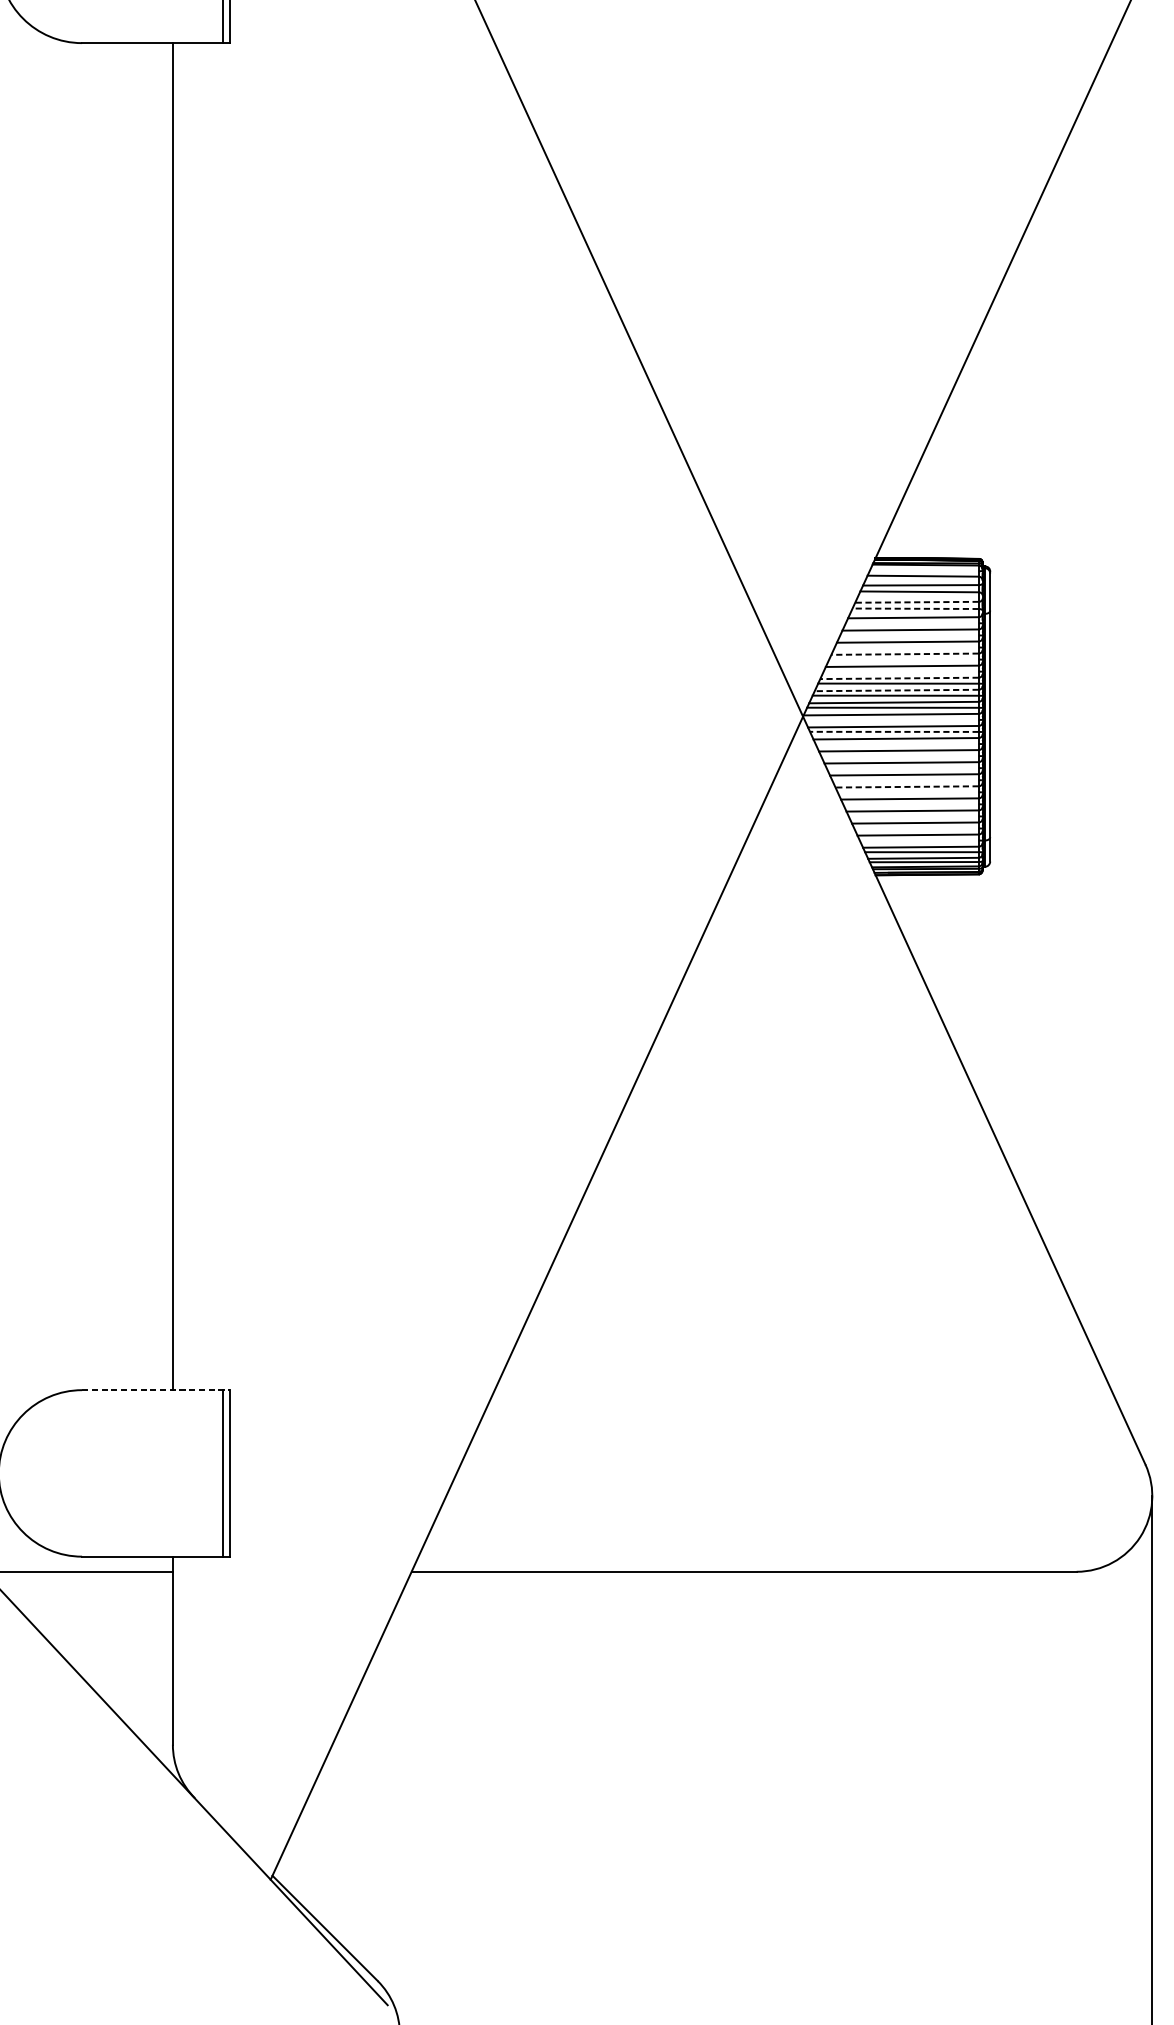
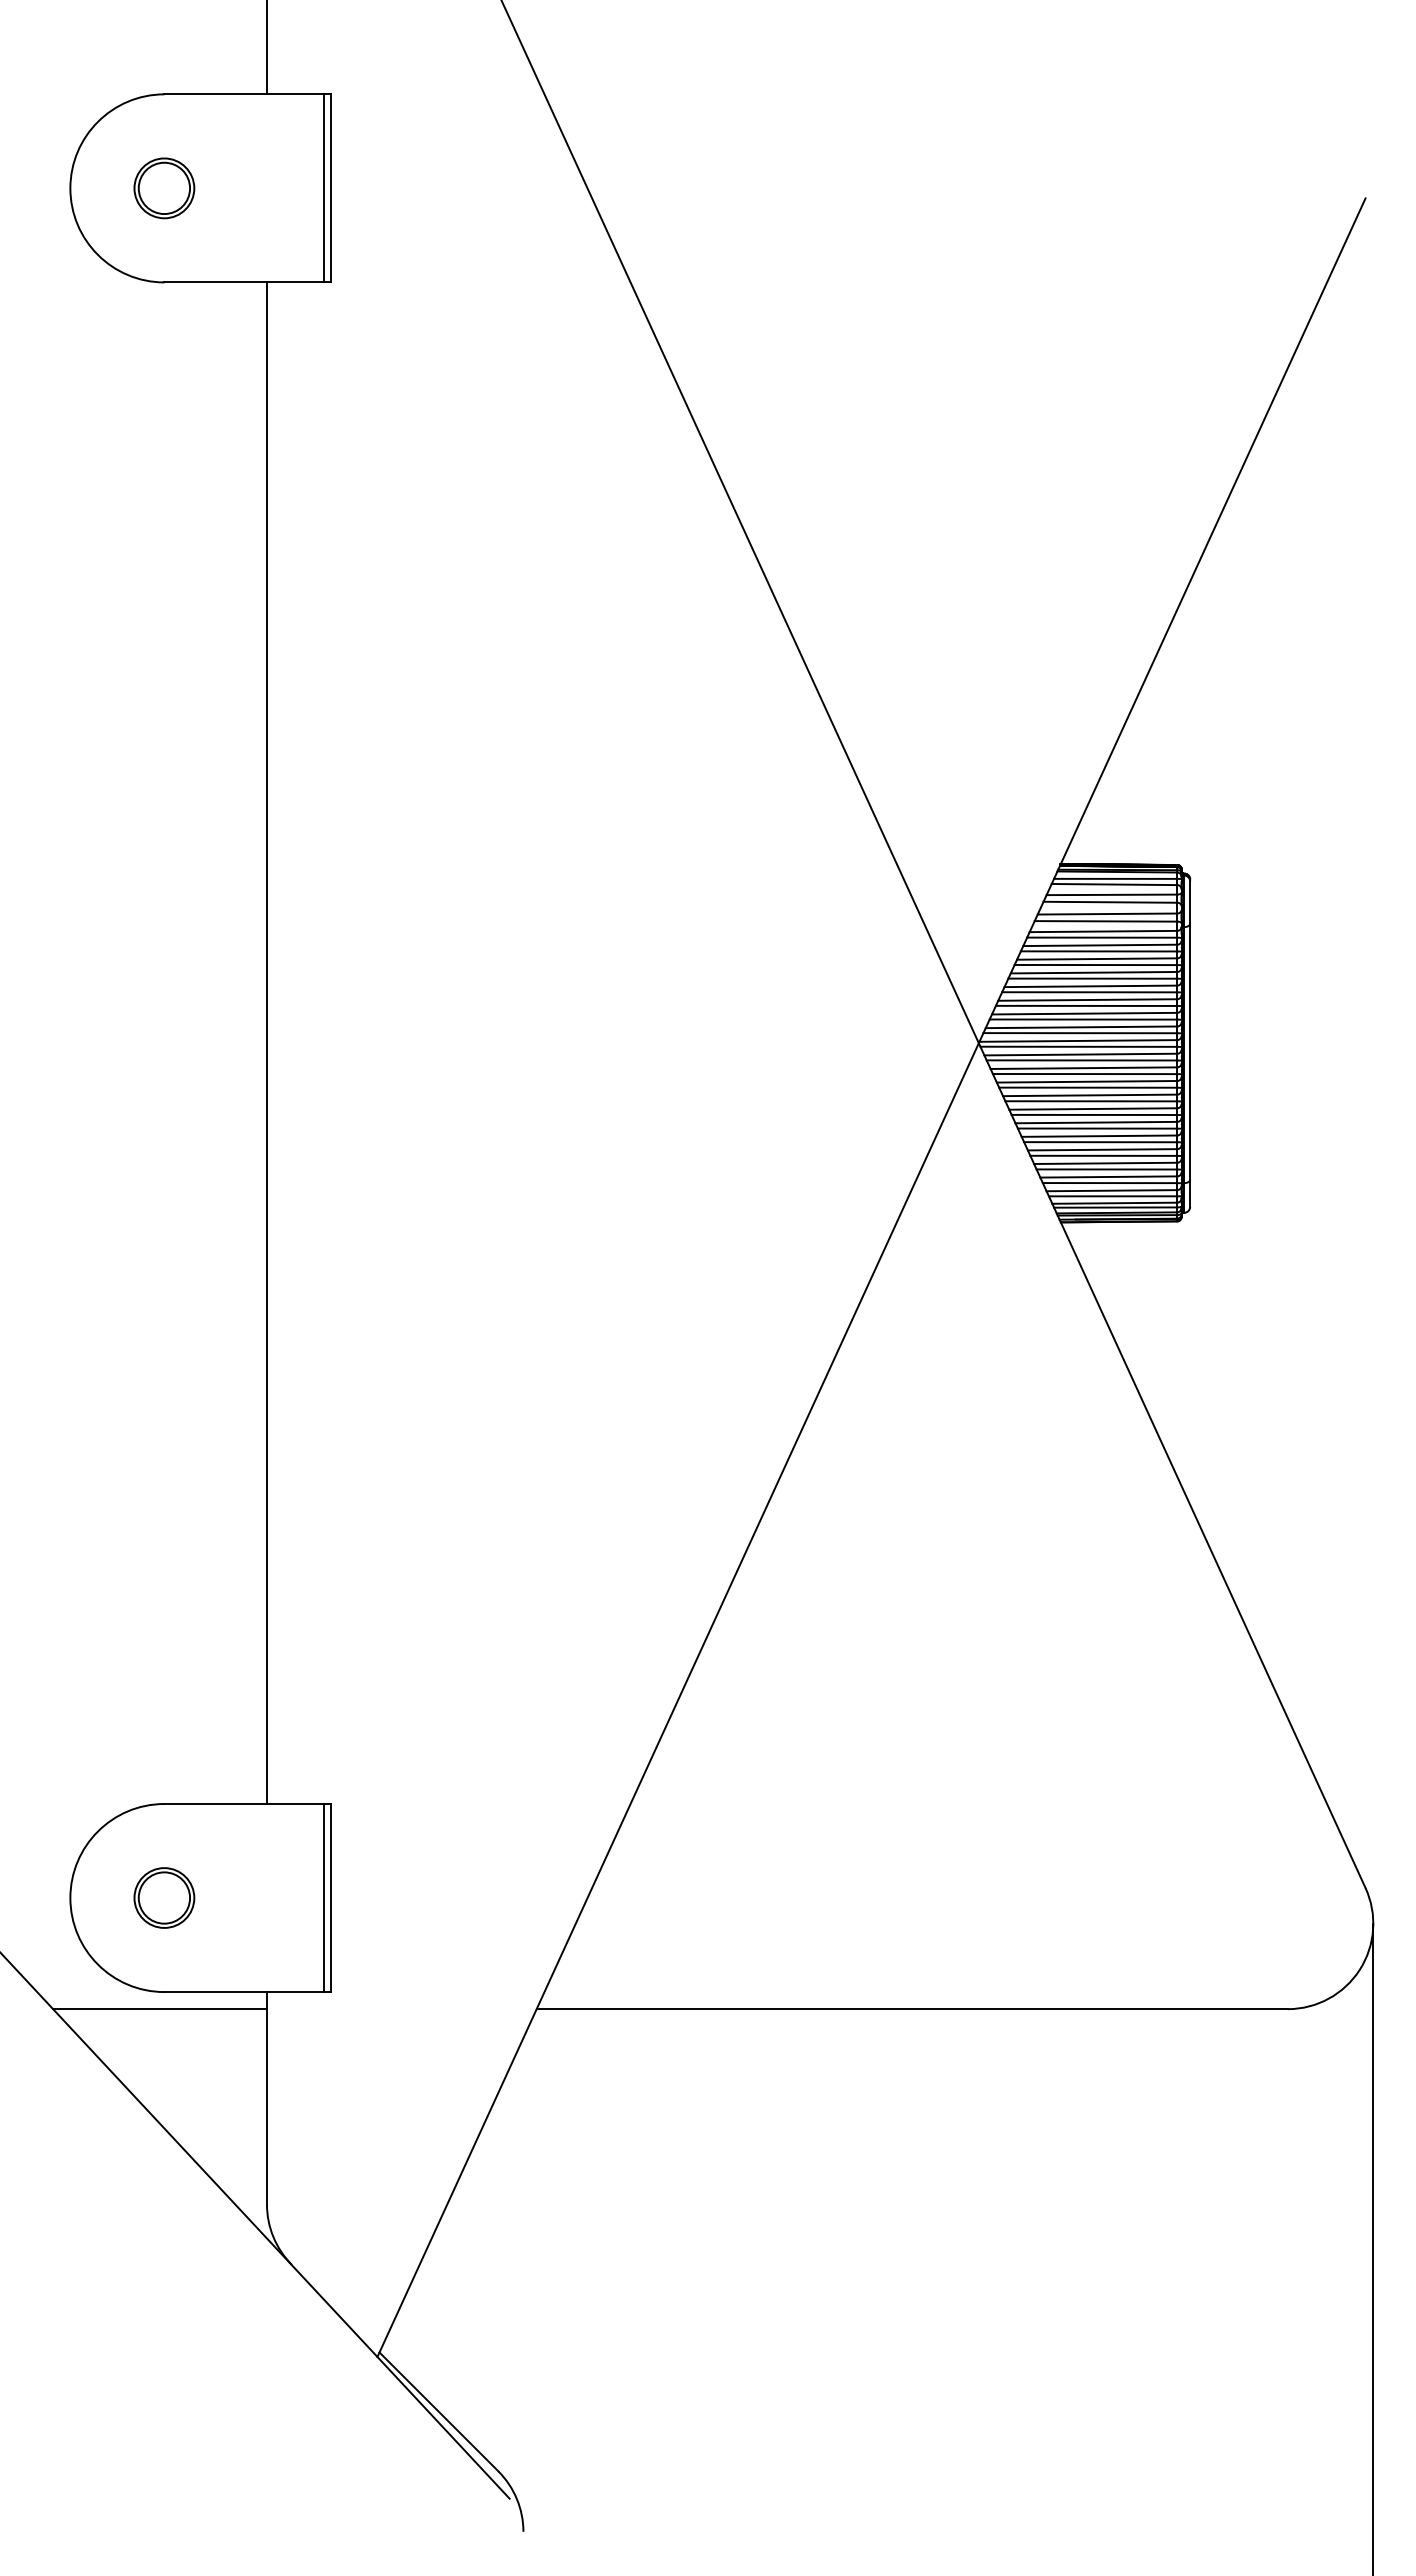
line: (924, 570) -> (1115, 878), added
line: (916, 602) -> (1107, 914), dashed -> solid
line: (915, 608) -> (1105, 921), dashed -> solid
line: (912, 623) -> (1102, 937), added
line: (909, 635) -> (1098, 951), added
line: (906, 646) -> (1095, 964), added
line: (904, 654) -> (1093, 972), dashed -> solid
line: (903, 659) -> (1092, 978), added
line: (901, 671) -> (1089, 992), added
line: (899, 678) -> (1087, 1000), dashed -> solid
line: (896, 690) -> (1084, 1013), dashed -> solid
line: (891, 719) -> (1078, 1046), added
line: (893, 731) -> (1081, 1060), dashed -> solid
line: (896, 744) -> (1084, 1074), added
line: (900, 755) -> (1088, 1087), added
line: (902, 768) -> (1091, 1101), added
line: (905, 779) -> (1094, 1114), added
line: (907, 786) -> (1096, 1122), dashed -> solid
line: (908, 792) -> (1097, 1128), added
line: (910, 804) -> (1100, 1142), added
line: (913, 816) -> (1103, 1155), added
line: (916, 828) -> (1106, 1169), added
line: (918, 840) -> (1109, 1183), added
line: (156, 1390) -> (248, 1804), dashed -> solid
part: (82, 1472) -> (164, 1897), added

